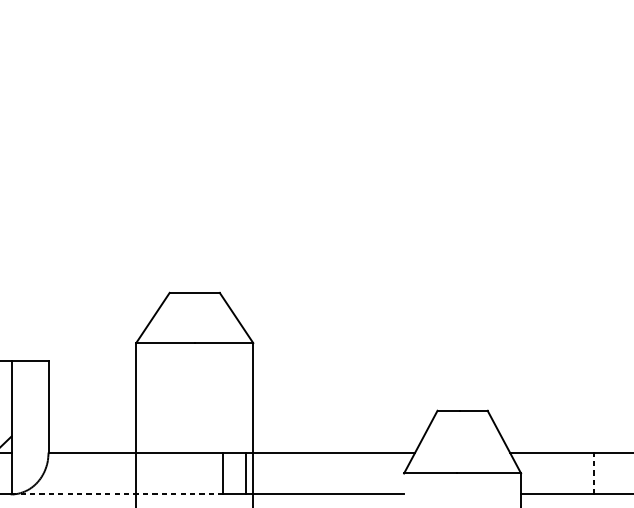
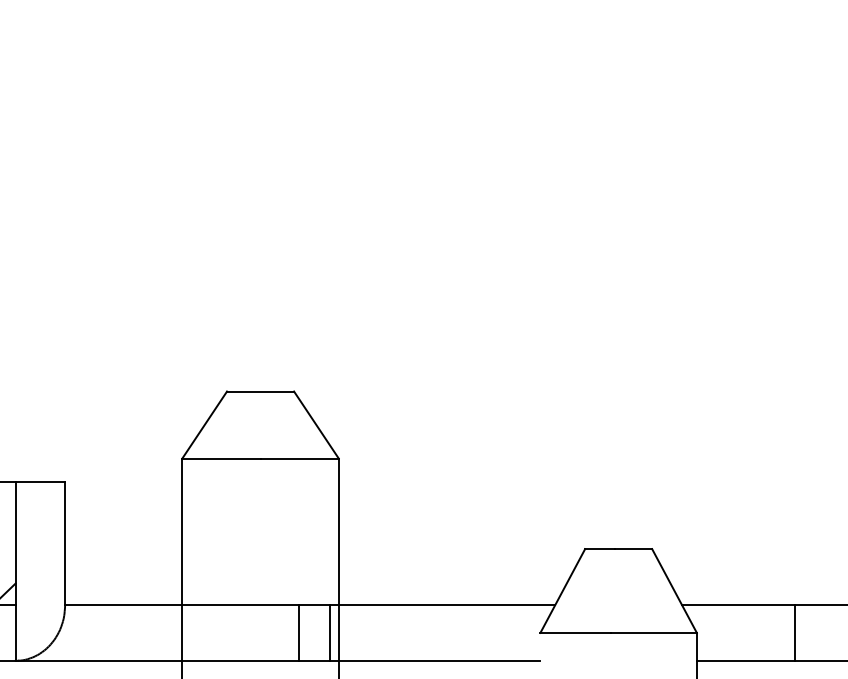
line: (594, 473) -> (794, 632), dashed -> solid
line: (117, 494) -> (157, 660), dashed -> solid

